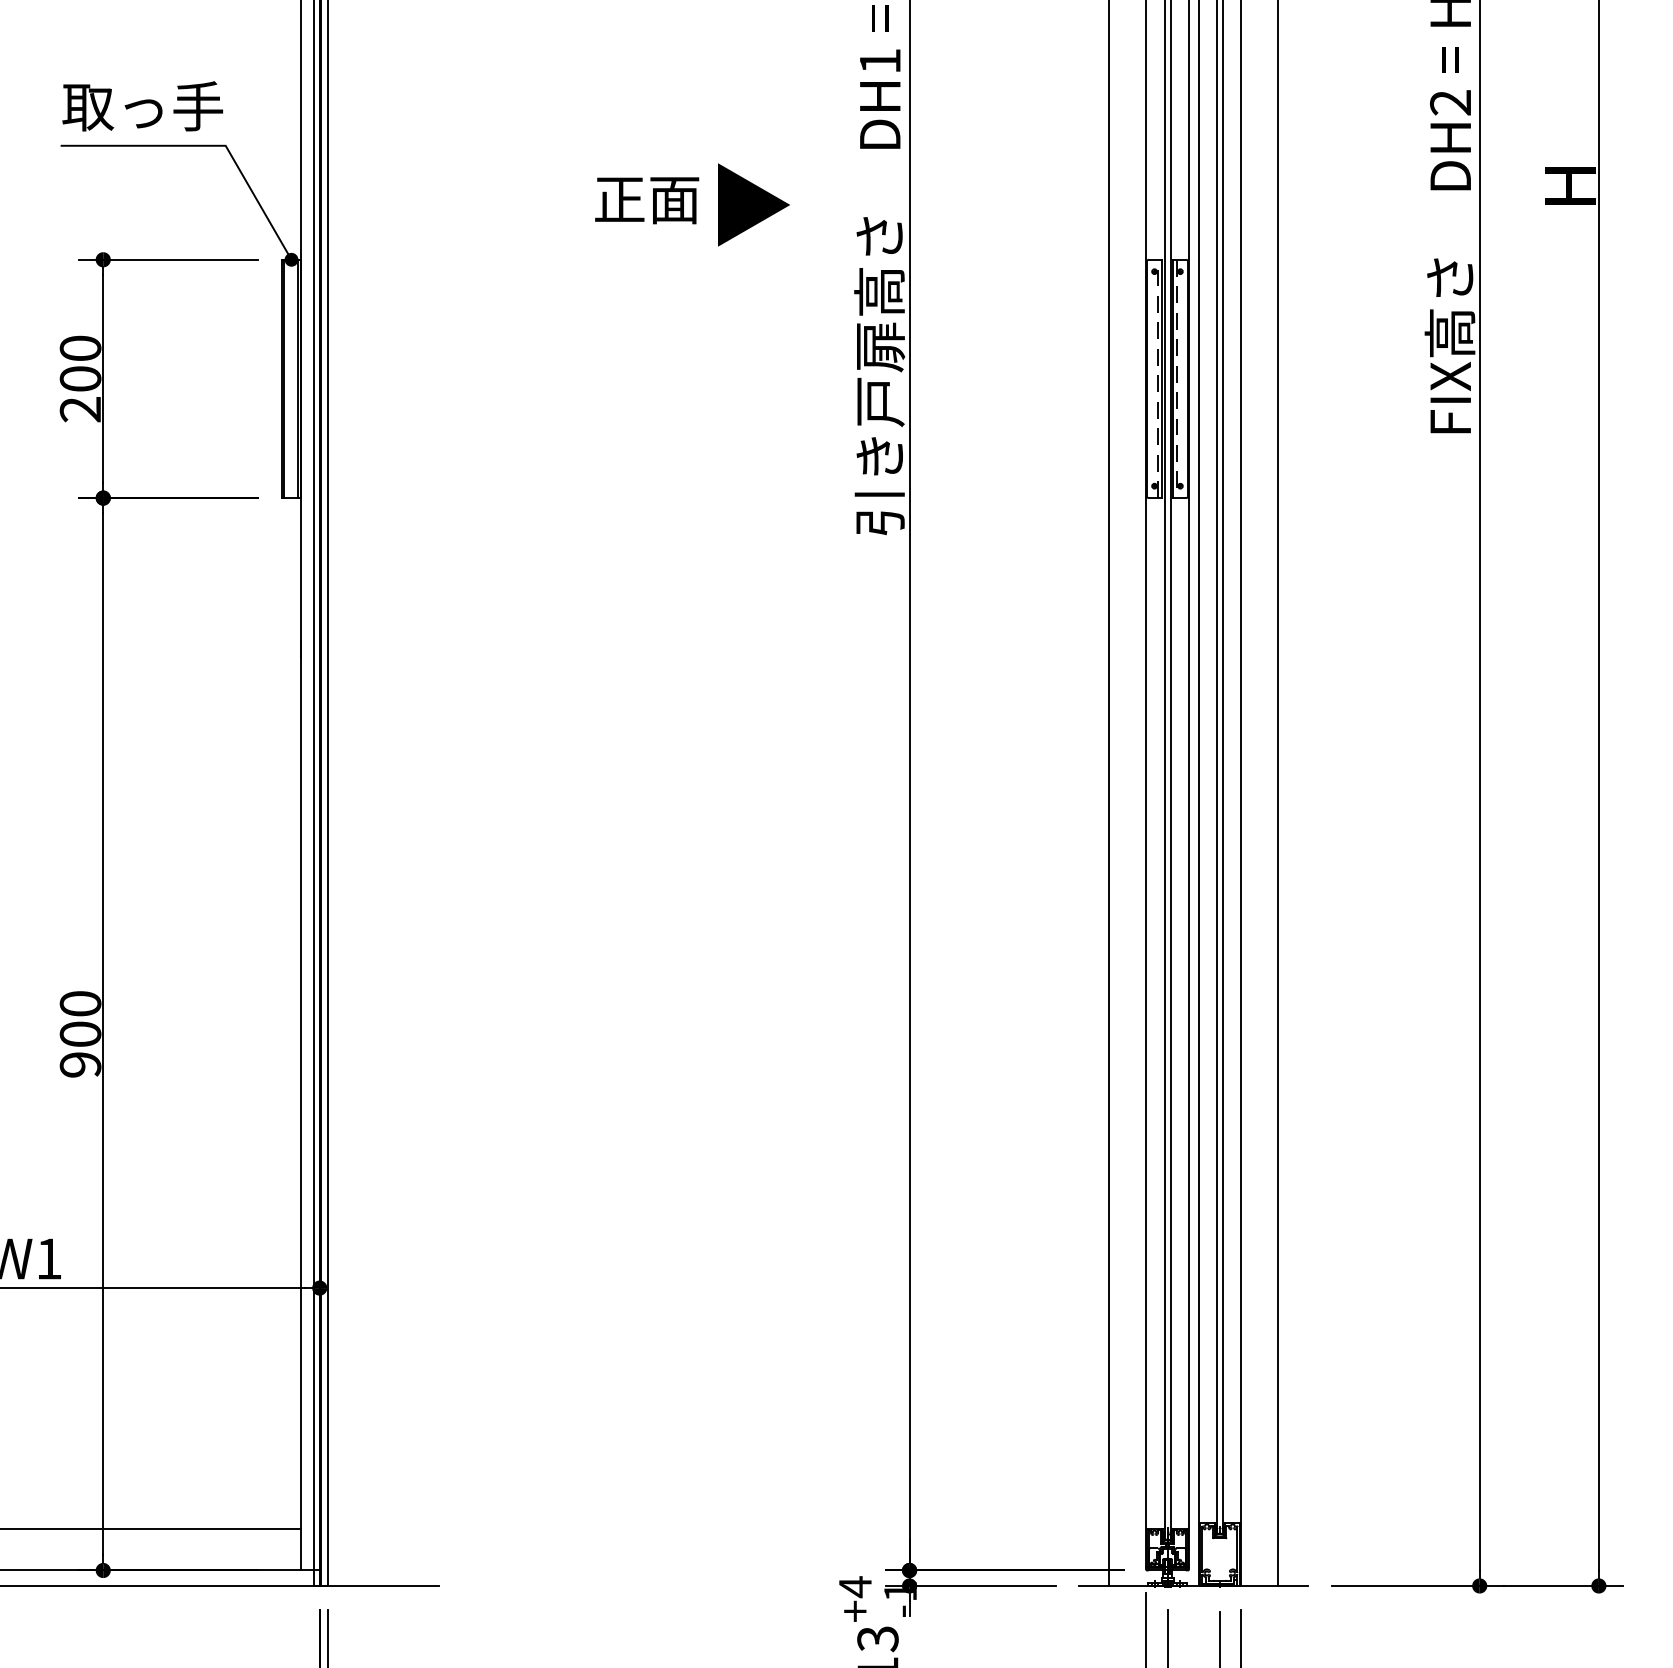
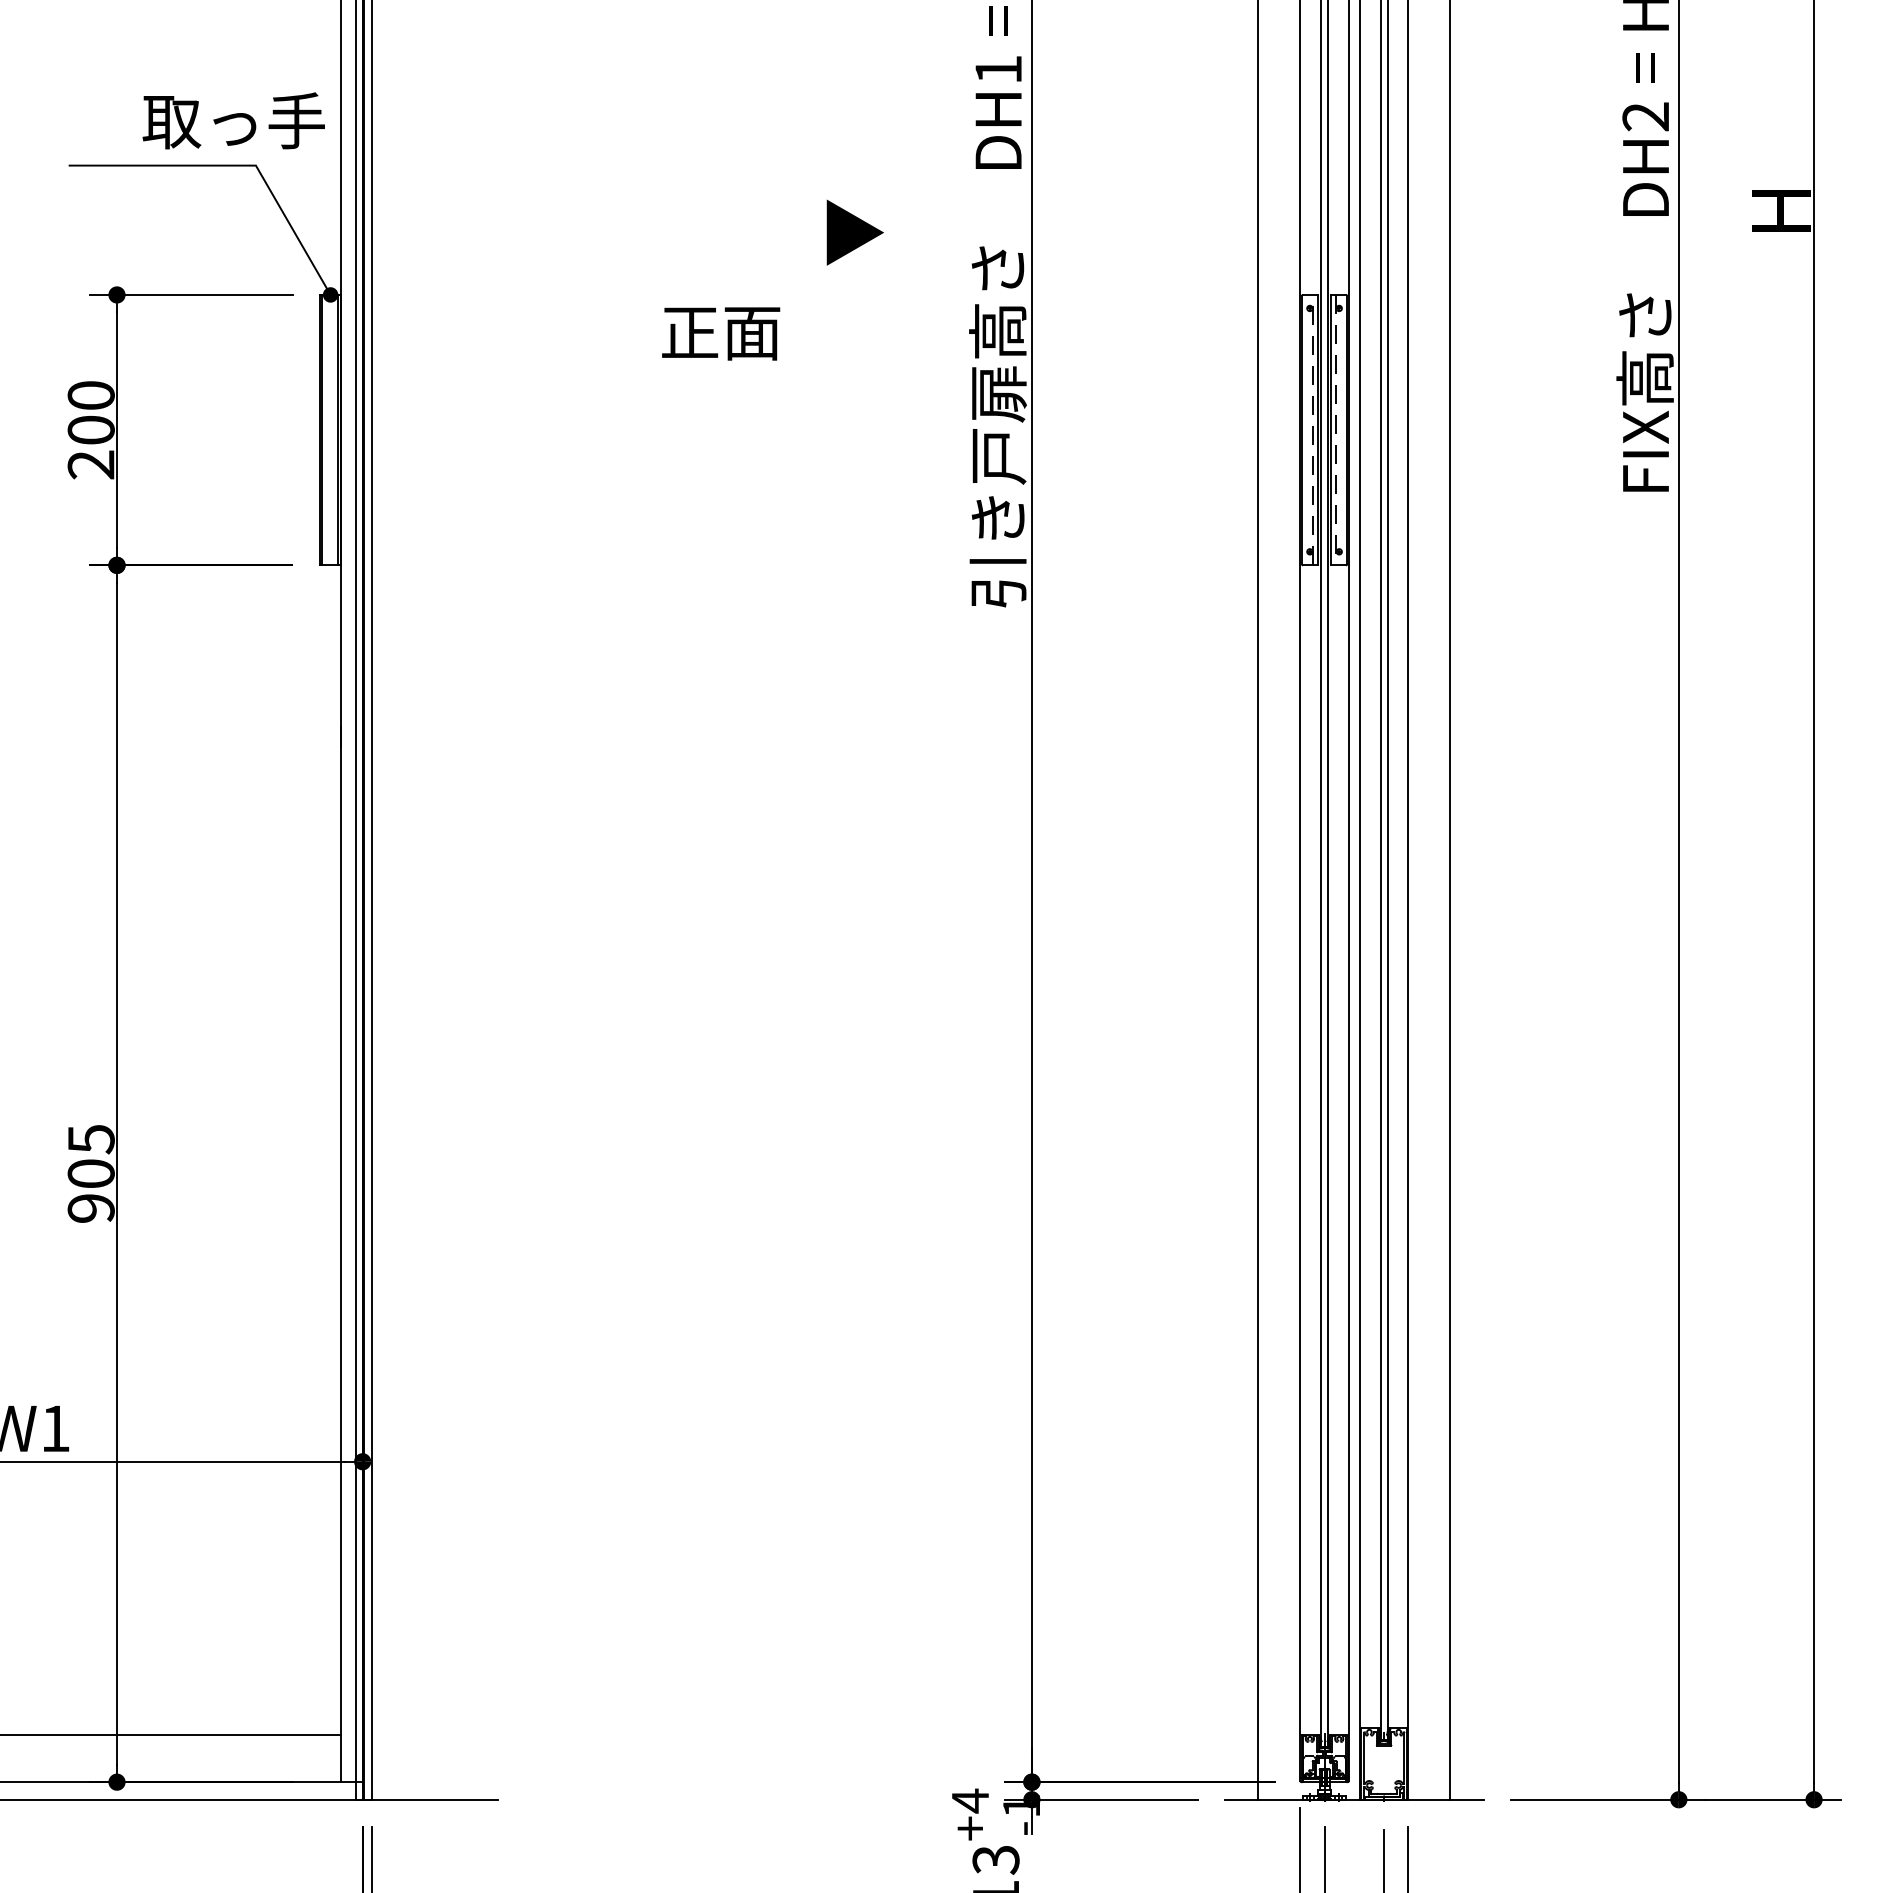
text: (142, 106) -> (233, 120), moved
text: (647, 200) -> (721, 333), moved
part: (754, 204) -> (855, 232), size x0.7
text: (79, 1004) -> (90, 1139), 900 -> 905

